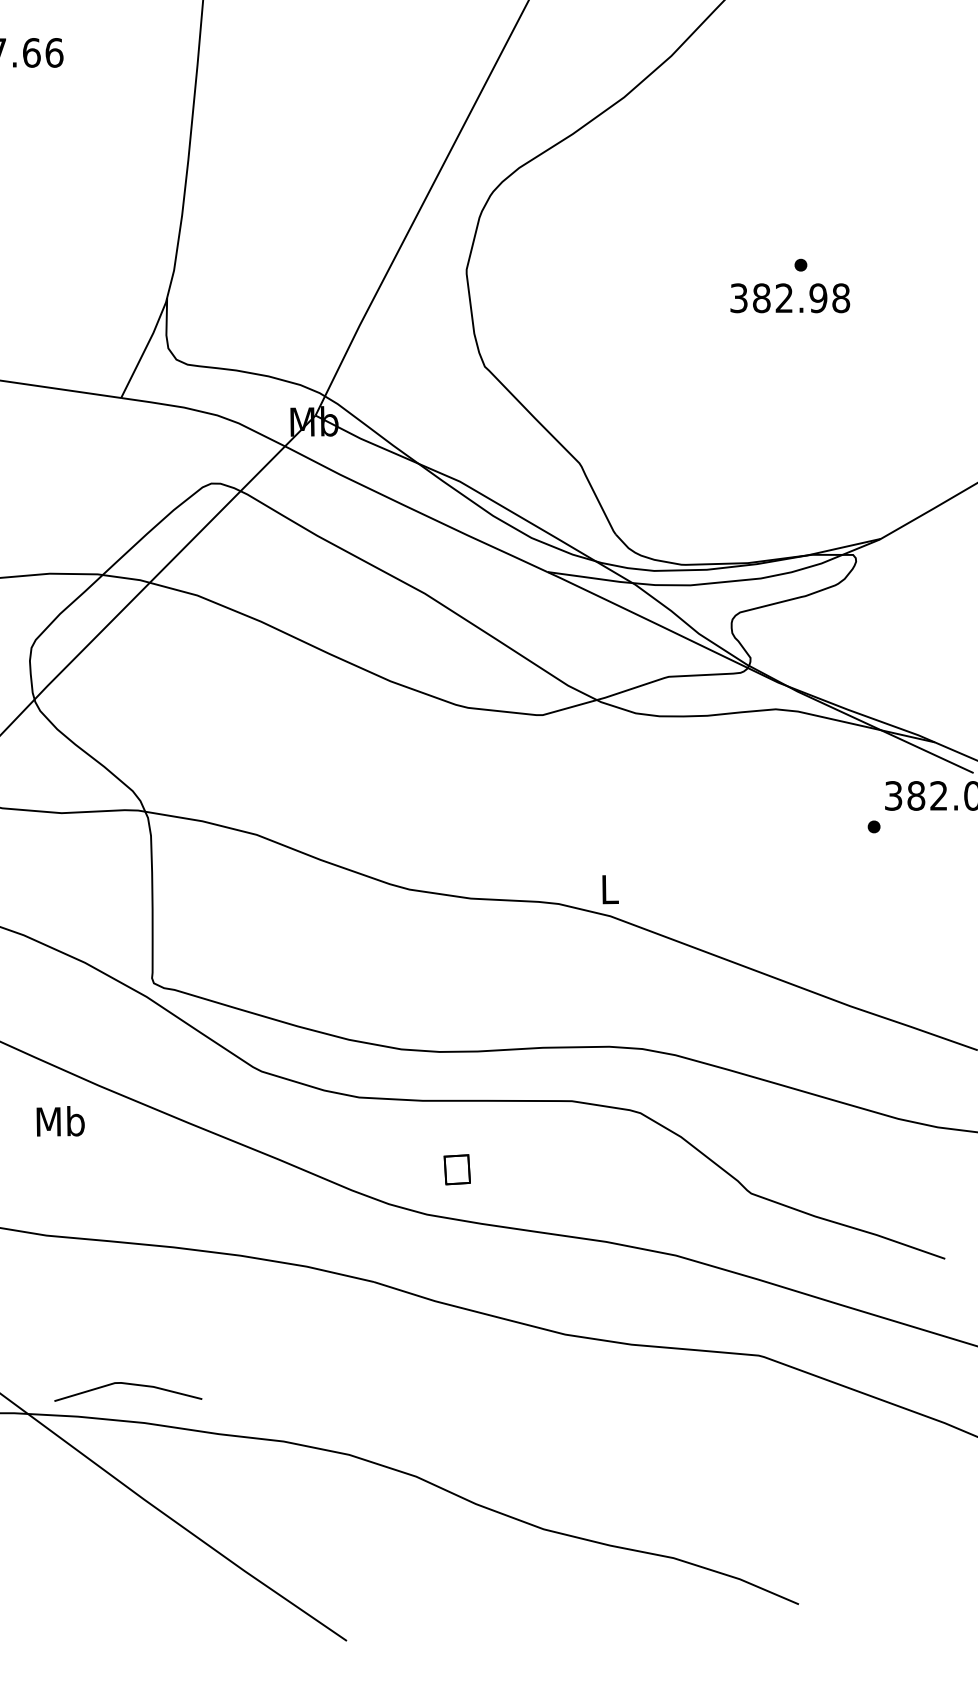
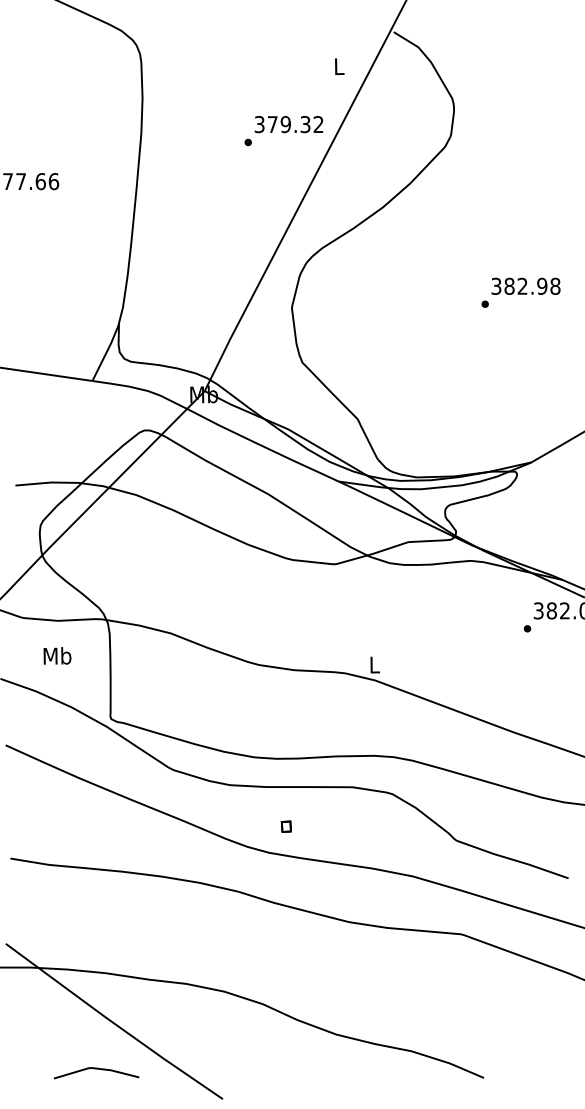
text: (789, 296) -> (525, 285), moved
text: (60, 1120) -> (57, 655), moved
part: (455, 1169) -> (285, 826), size x0.62
line: (128, 1385) -> (96, 1069), moved

